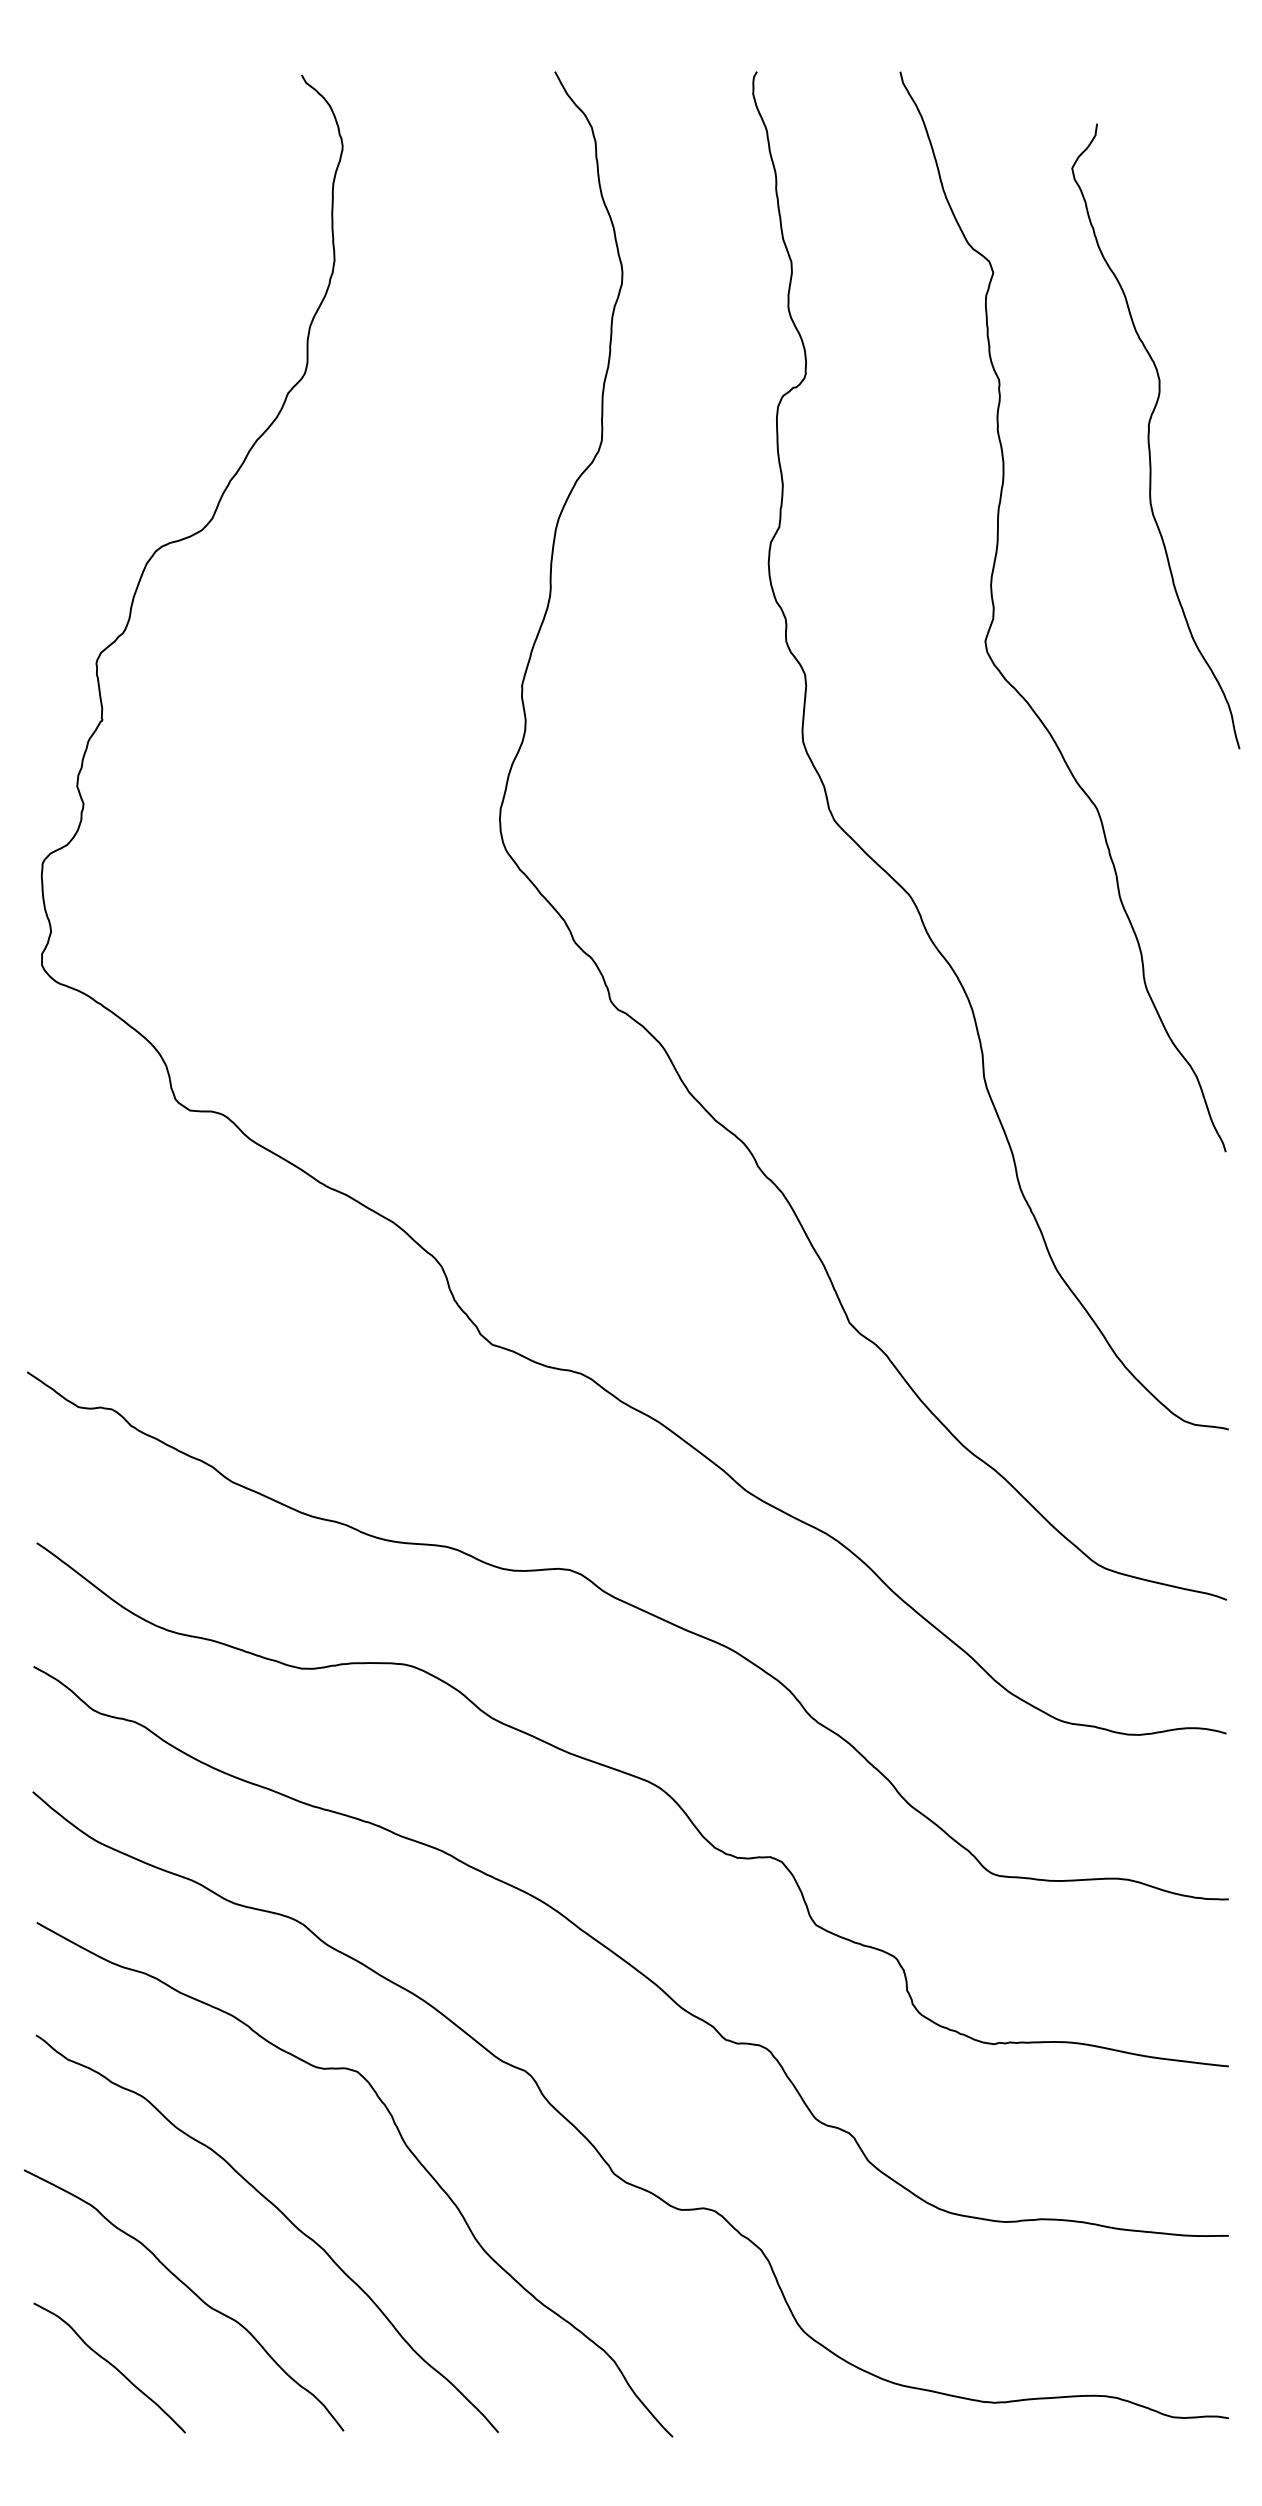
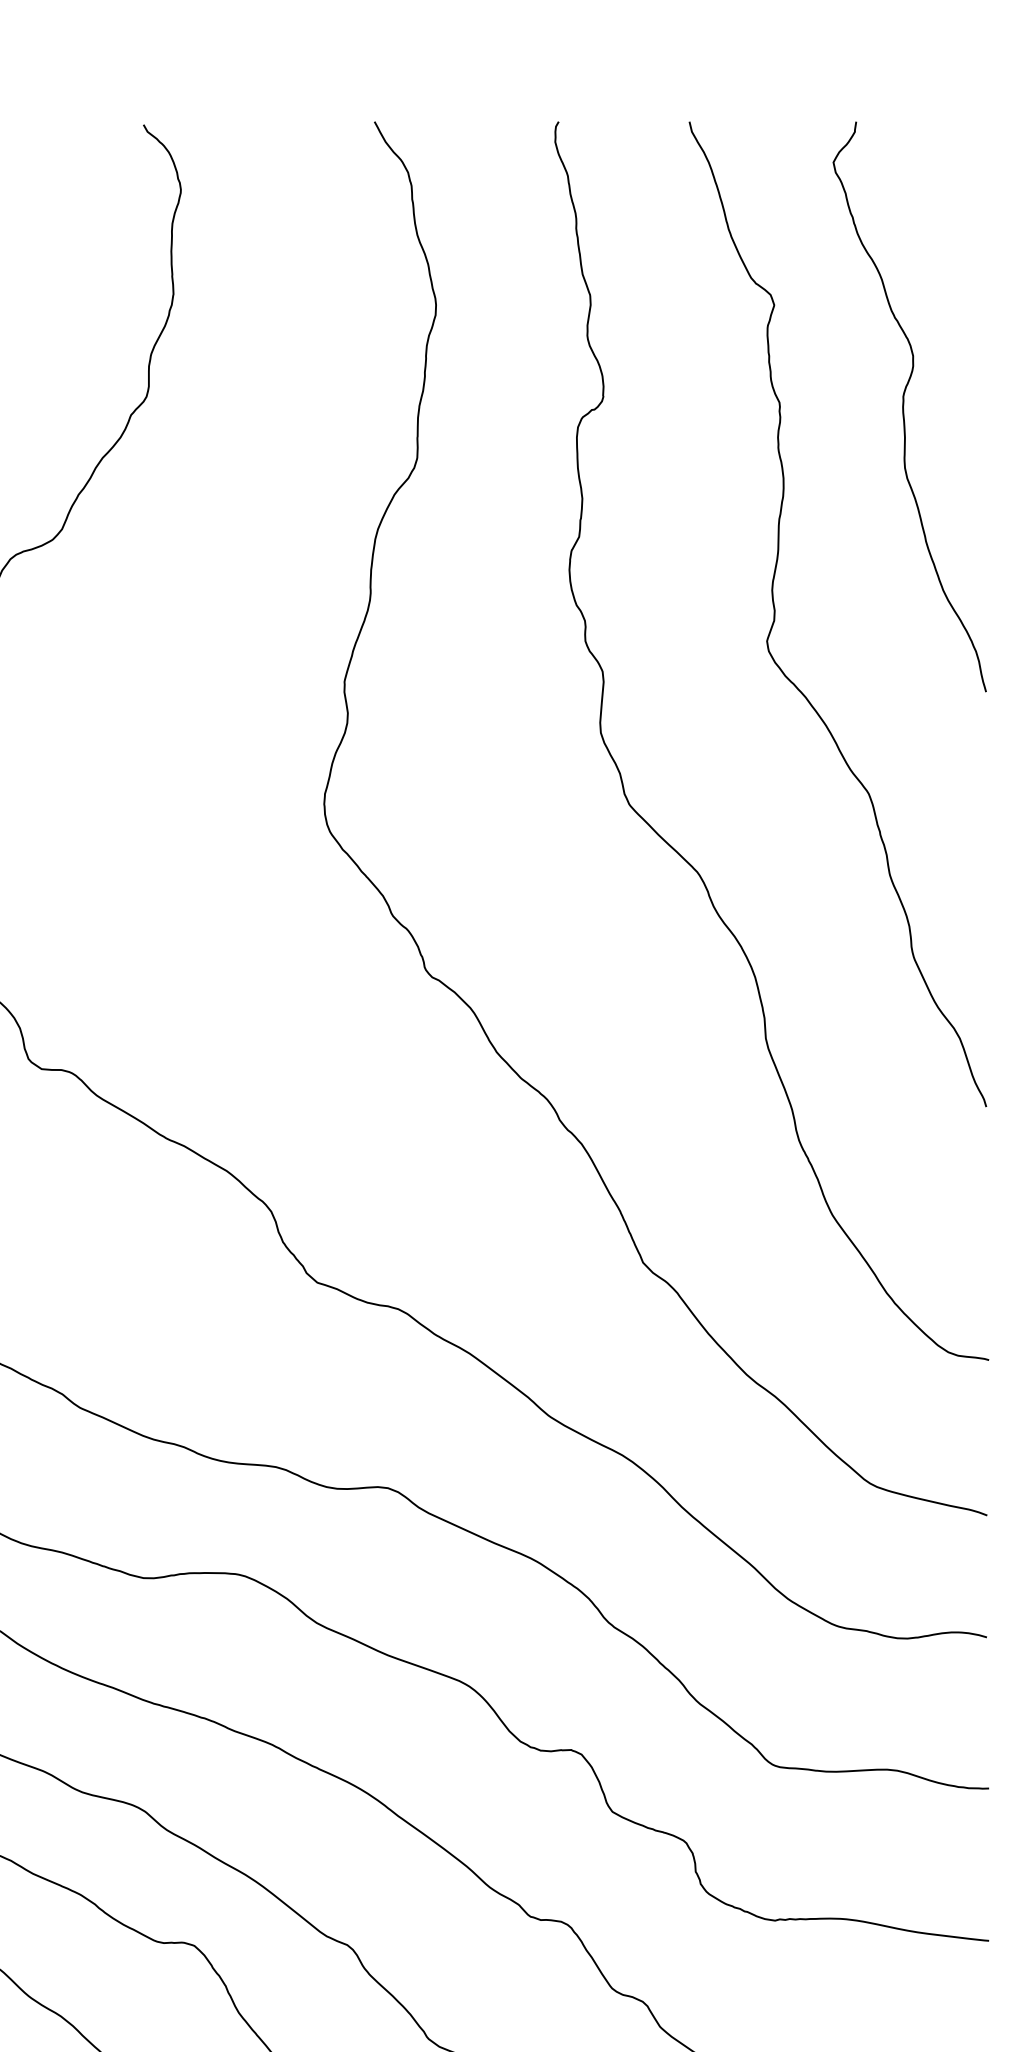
curve: (1149, 436) -> (903, 406), moved

